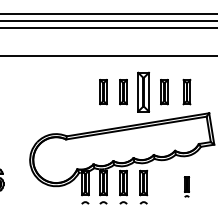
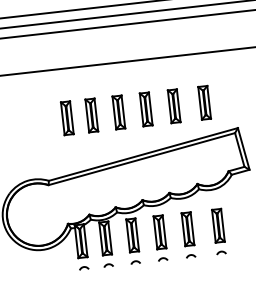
part: (143, 91) -> (145, 108), size x0.62
part: (85, 92) -> (67, 118), added
part: (164, 186) -> (188, 233), added
part: (186, 186) -> (218, 230), size x1.67

